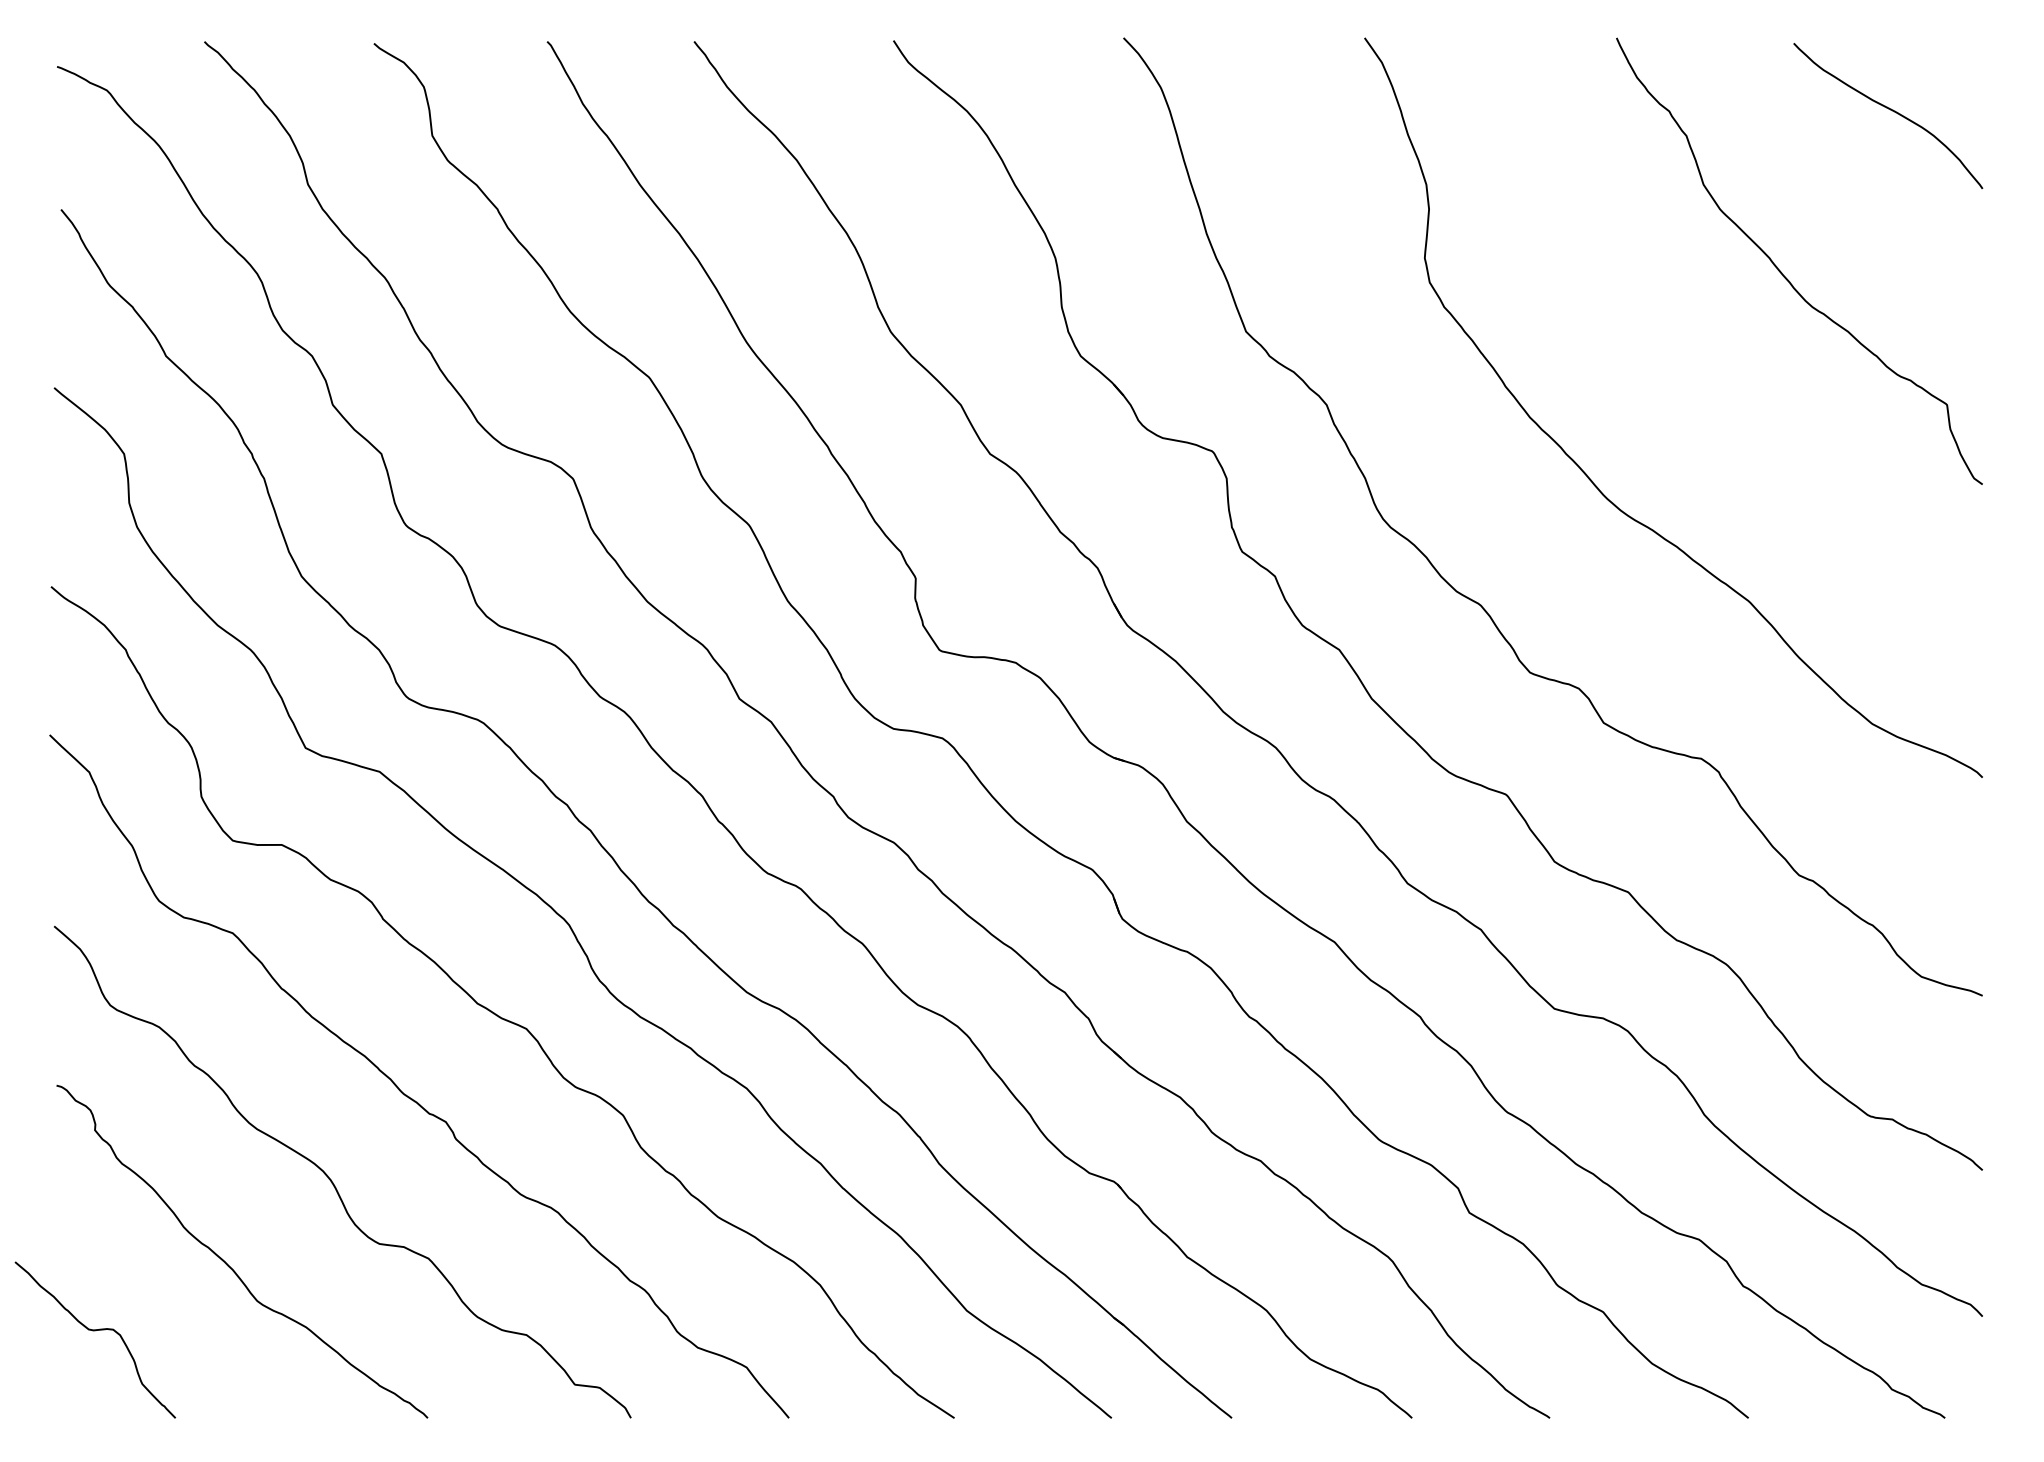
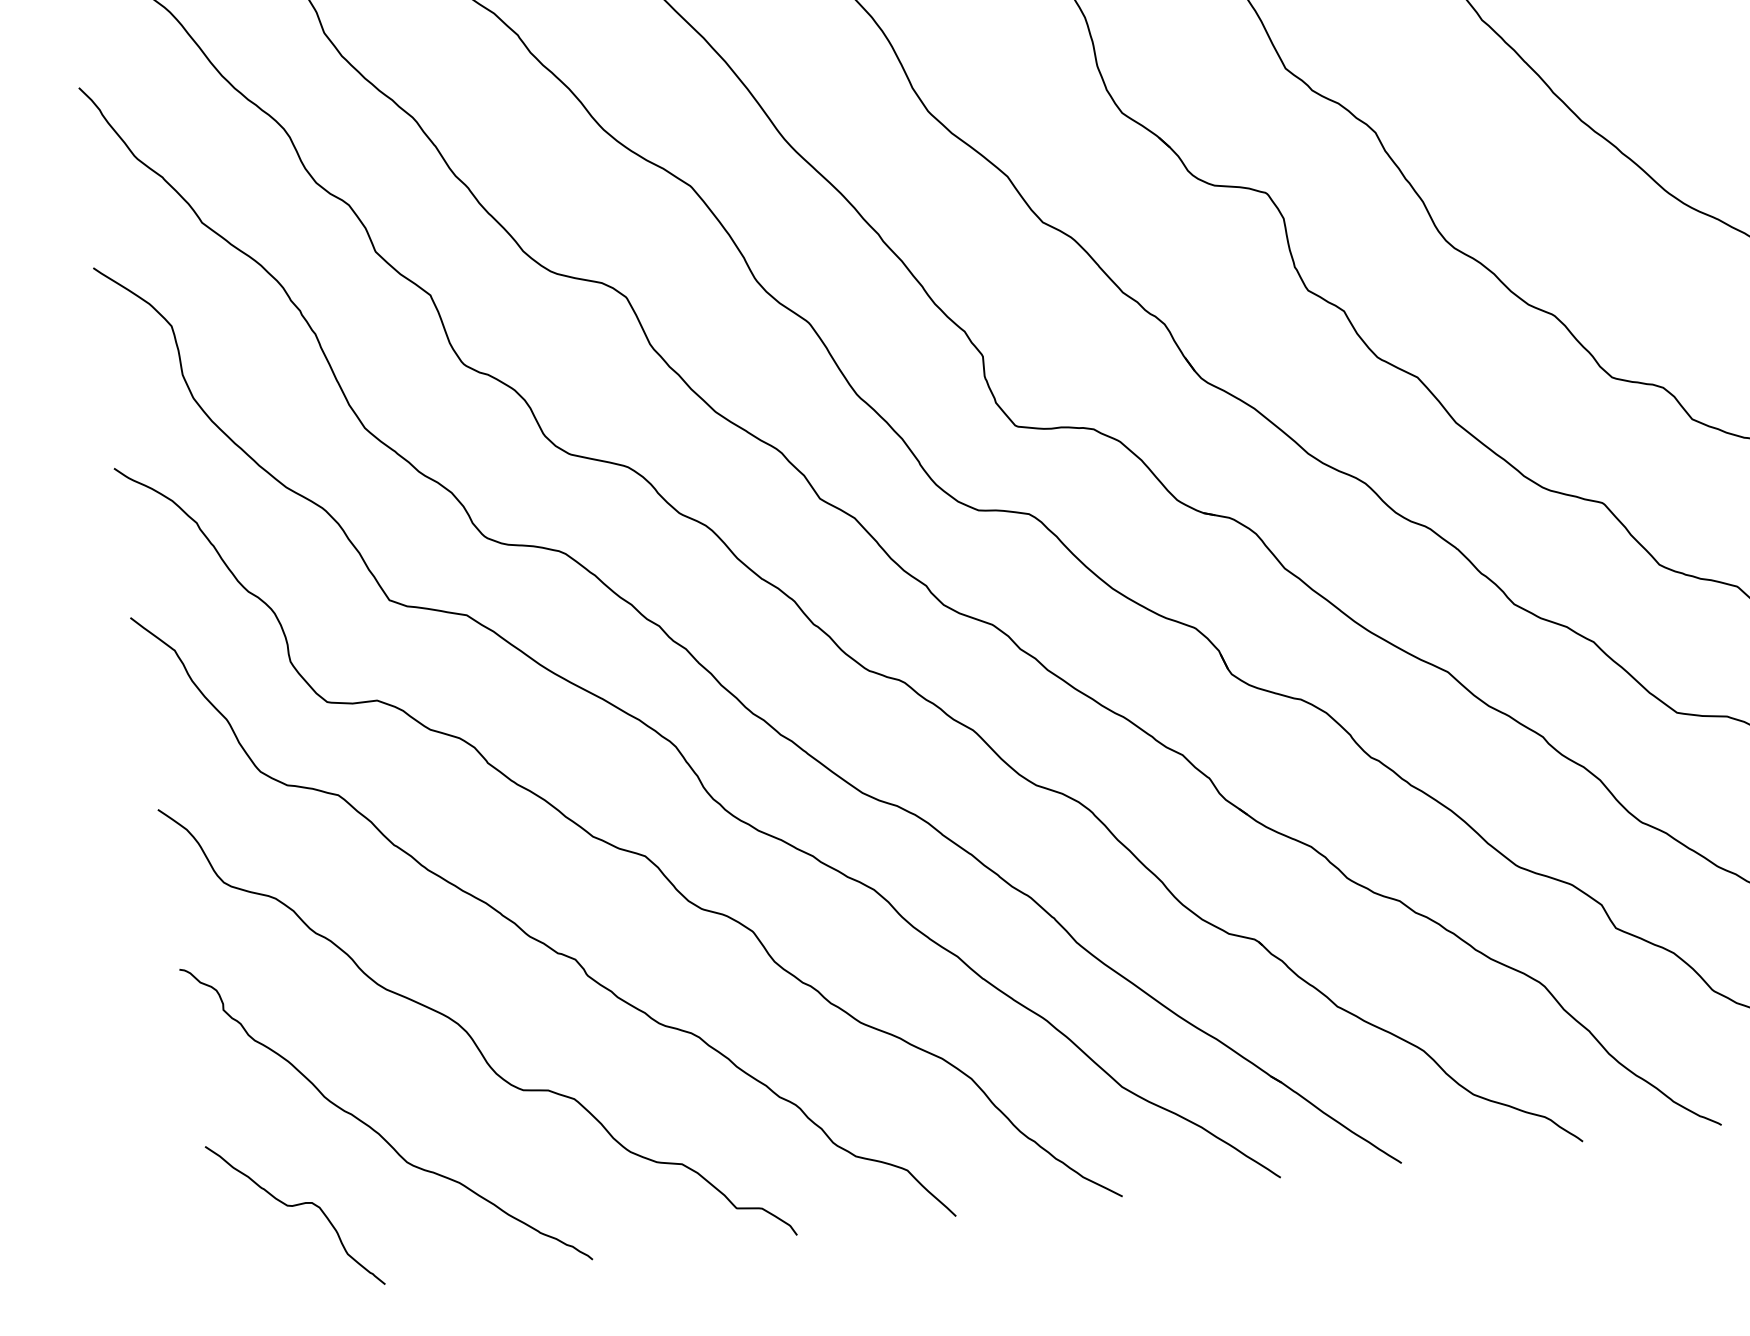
curve: (94, 1331) -> (293, 1207), moved

